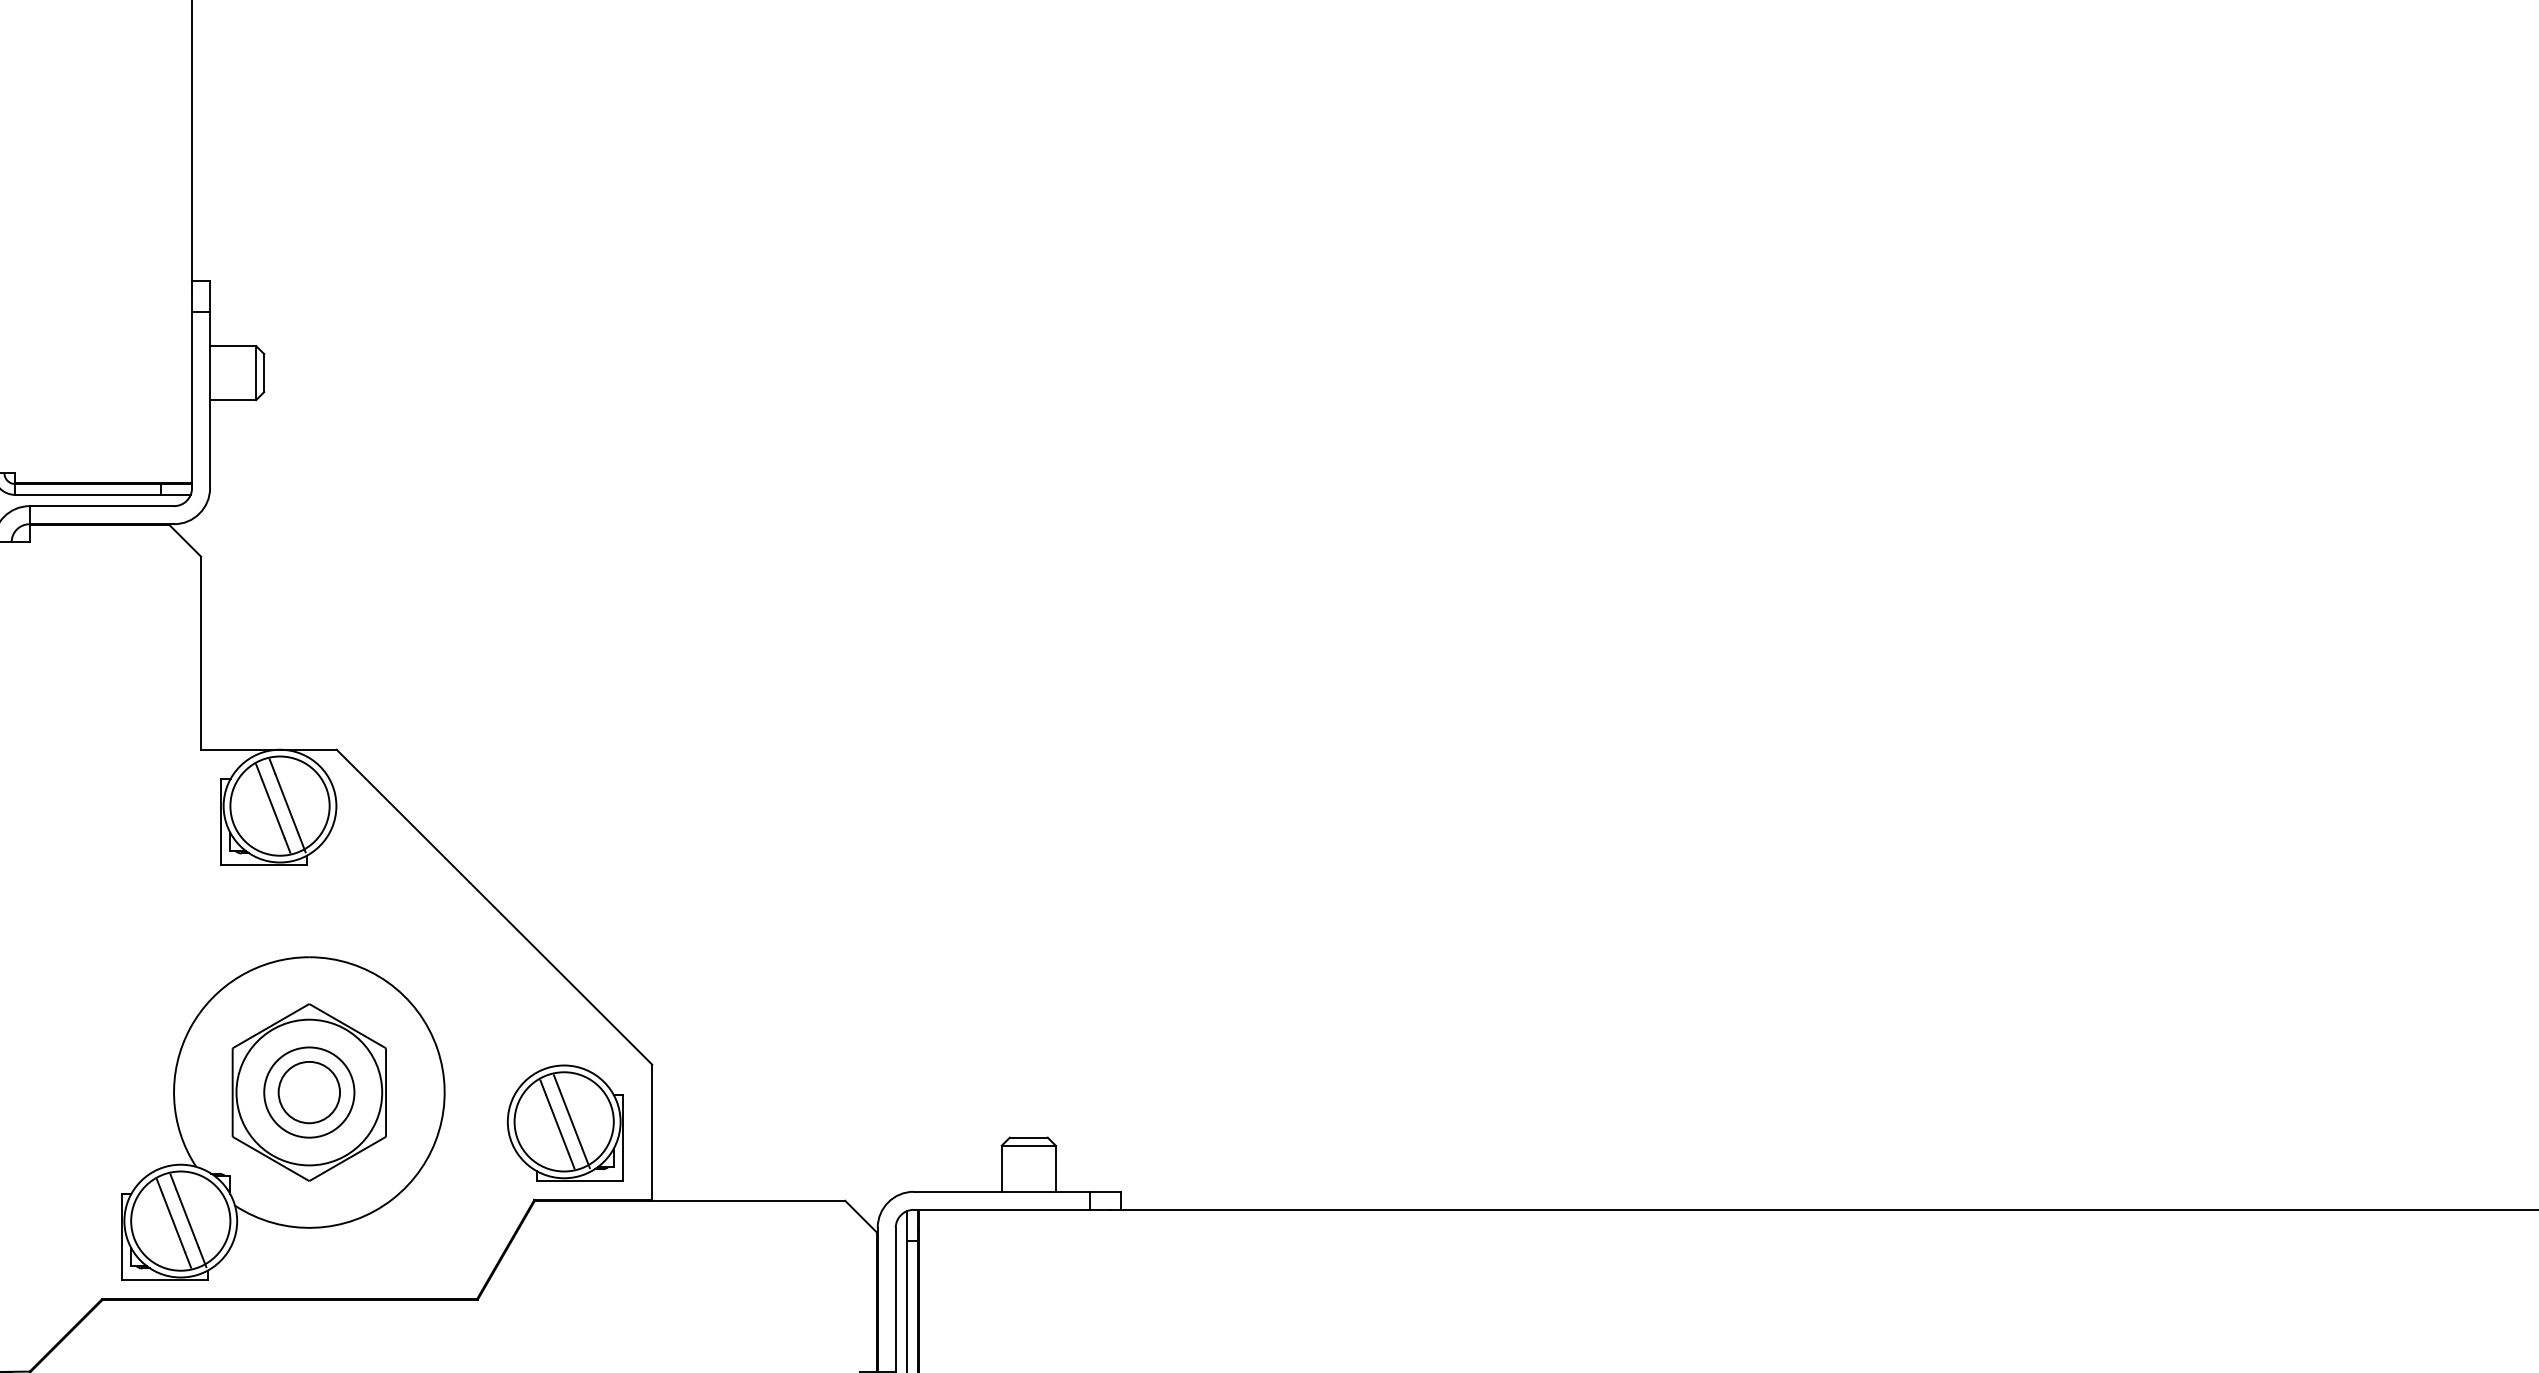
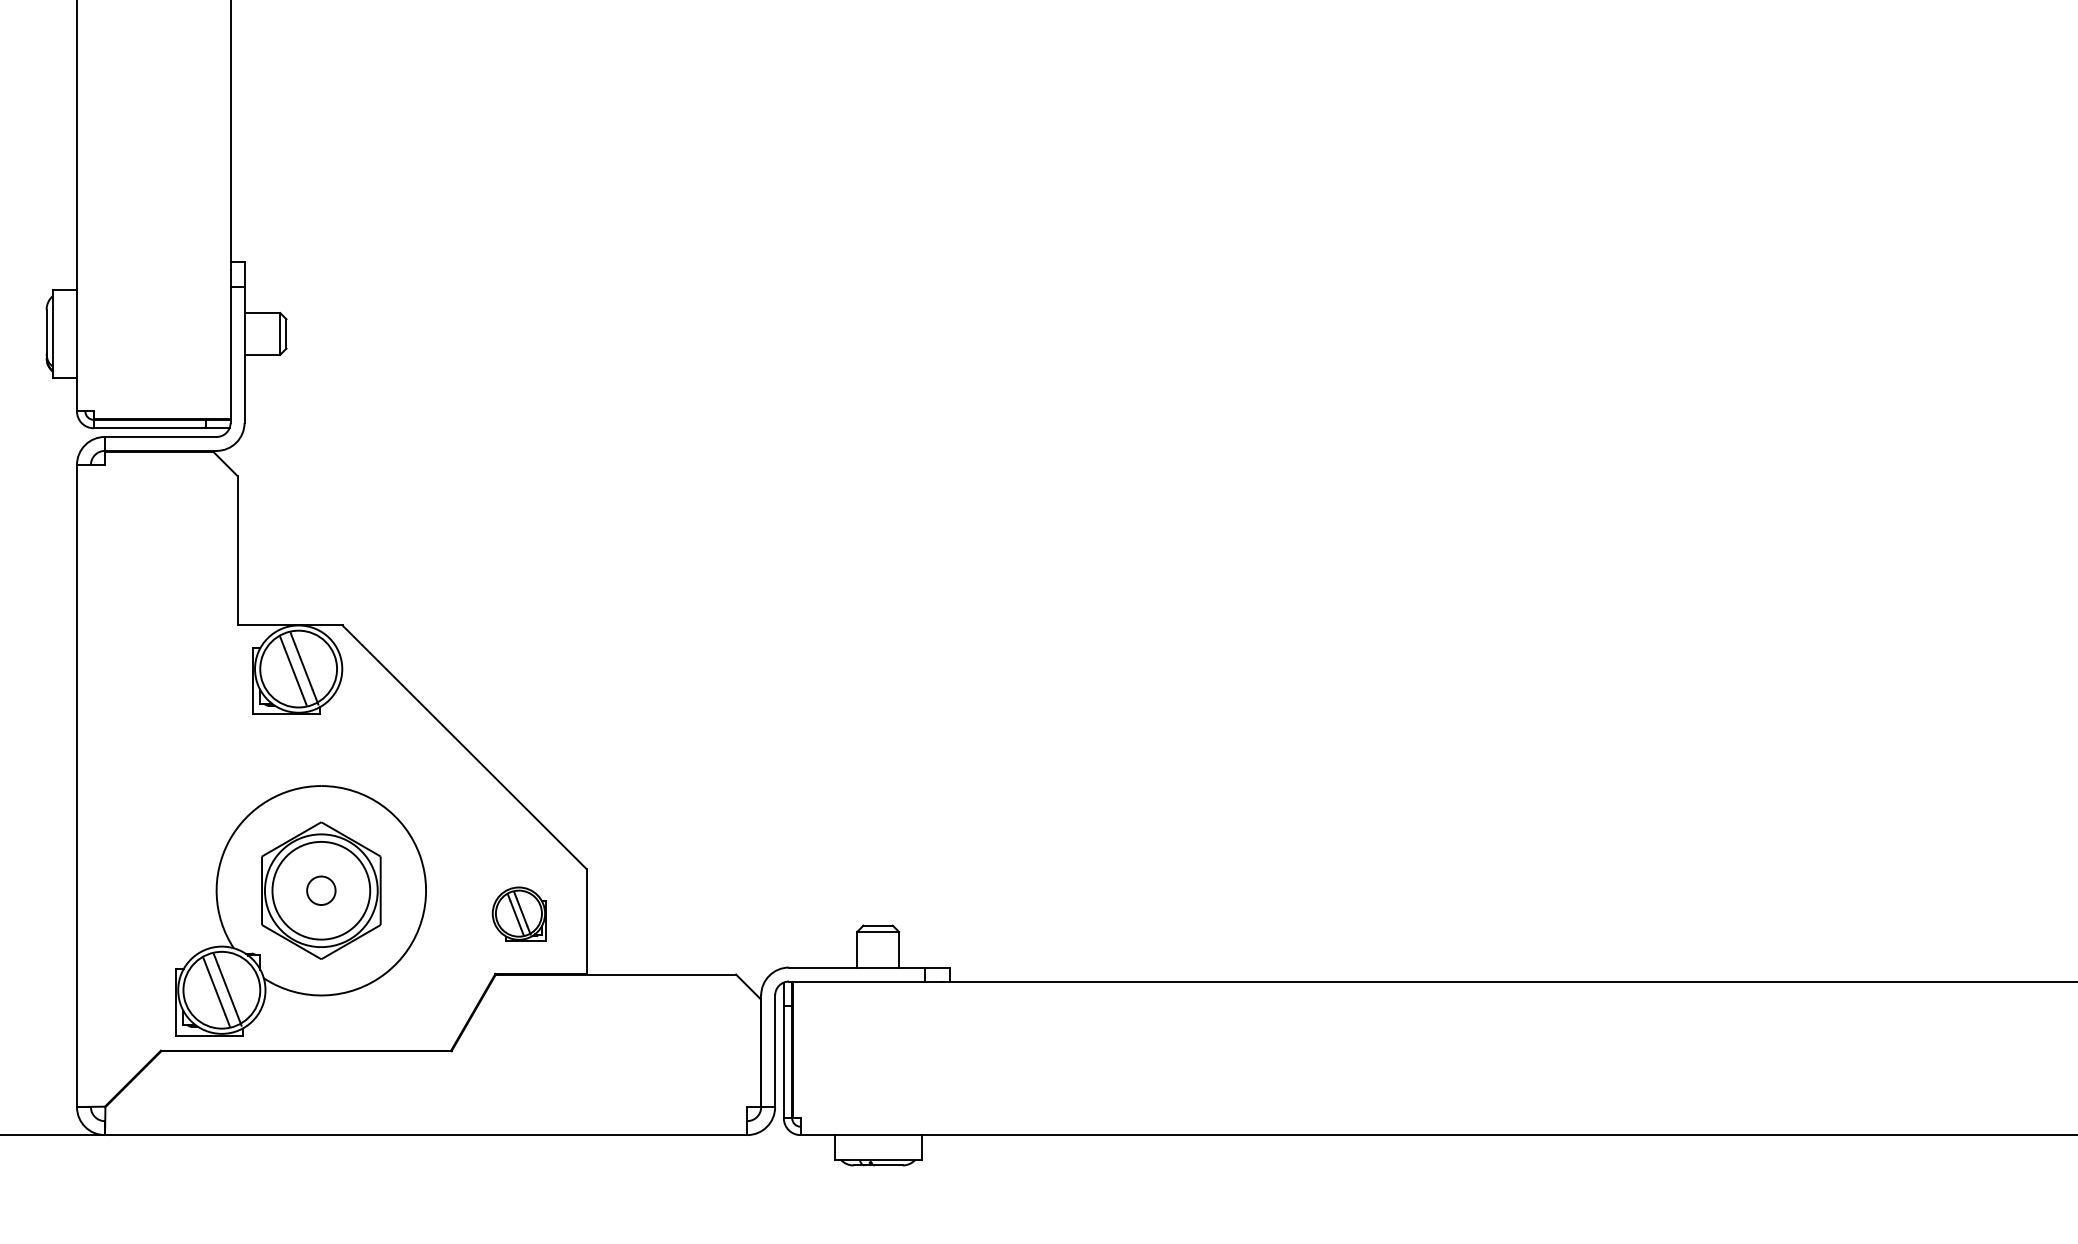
circle: (309, 1092) -> (321, 890), size x0.6
circle: (309, 1092) -> (321, 890), size x1.4
part: (565, 1121) -> (519, 913), size x0.6

